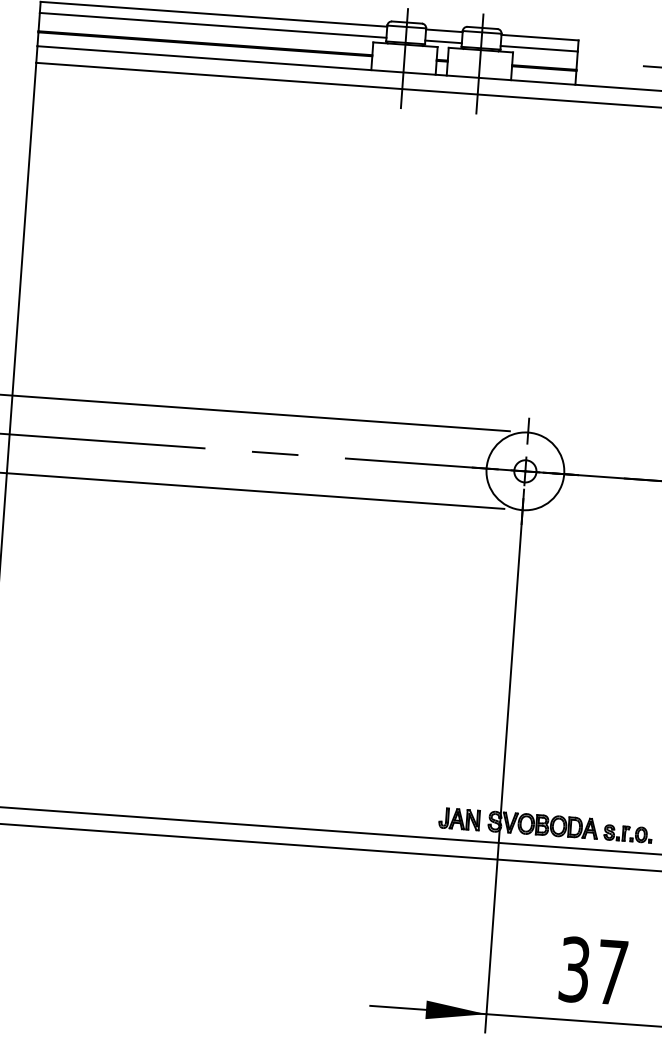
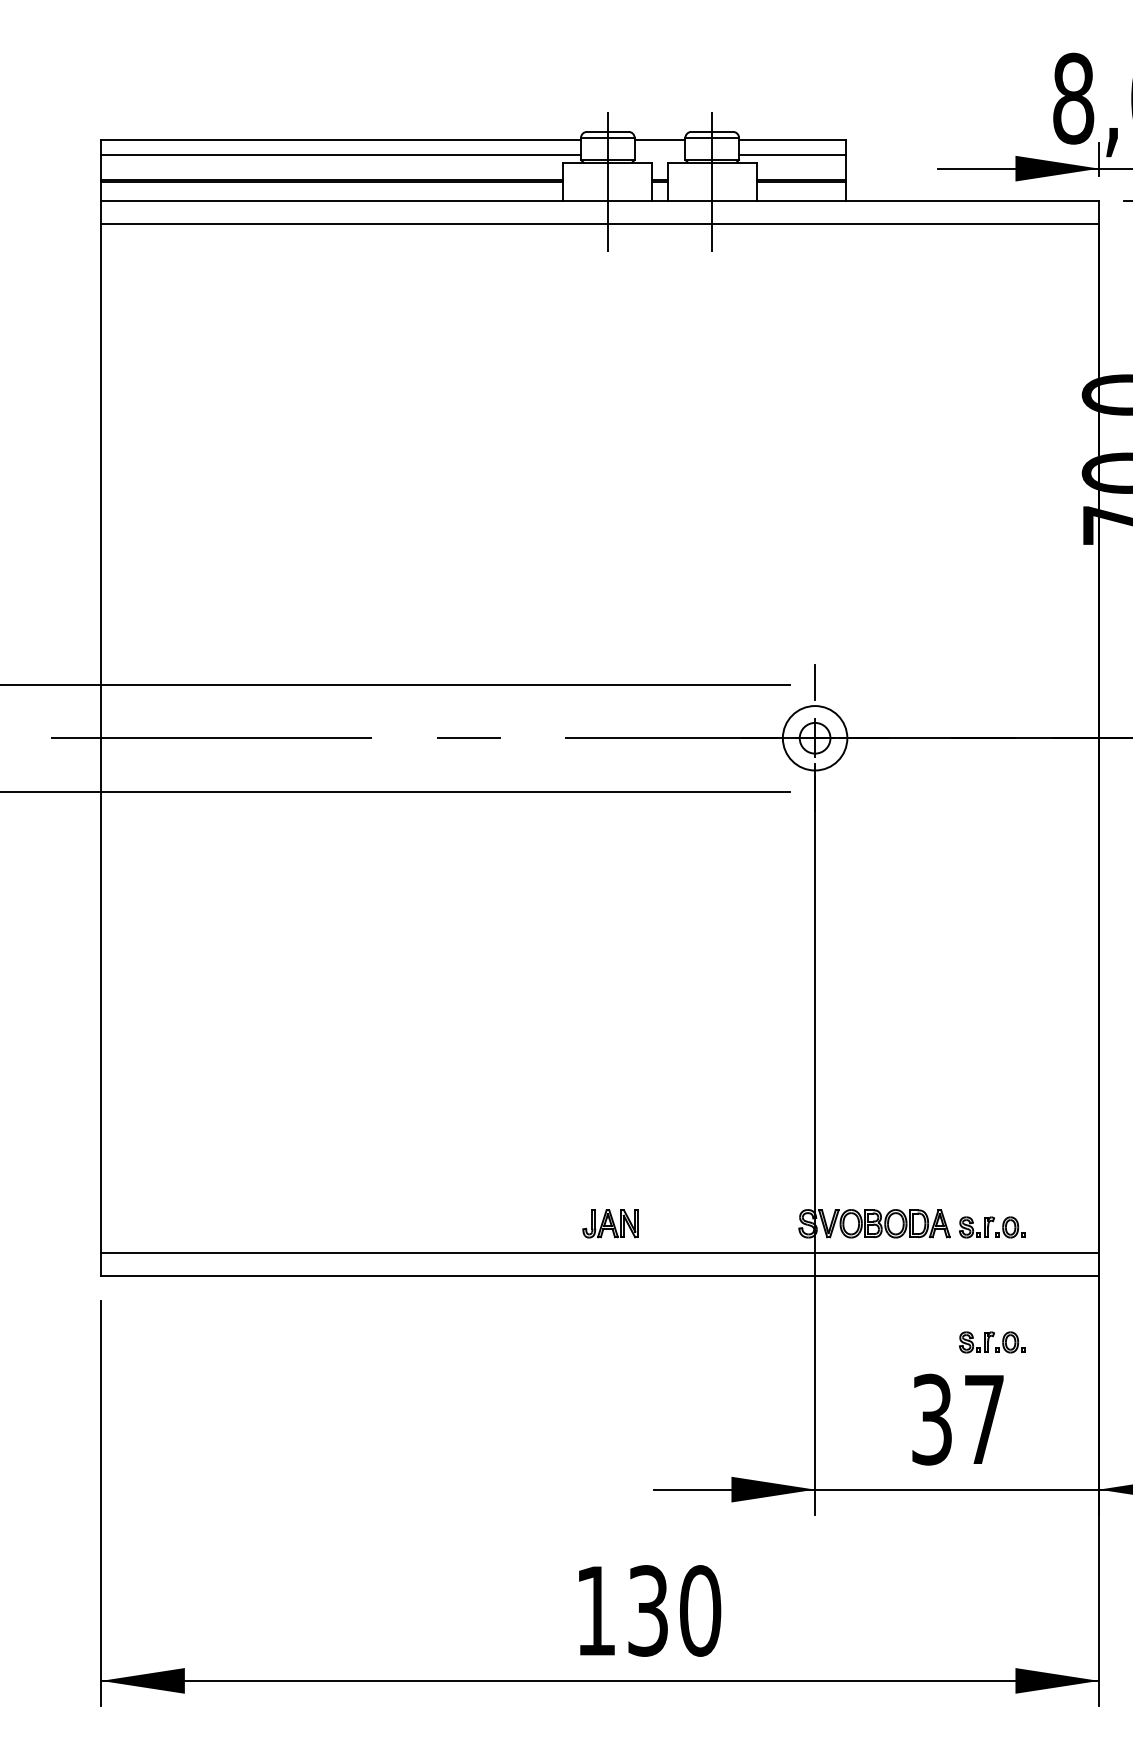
line: (443, 41) -> (659, 154), removed
circle: (524, 471) -> (814, 738), size x0.6
part: (459, 818) -> (610, 1223), moved
part: (622, 917) -> (992, 1342), added

